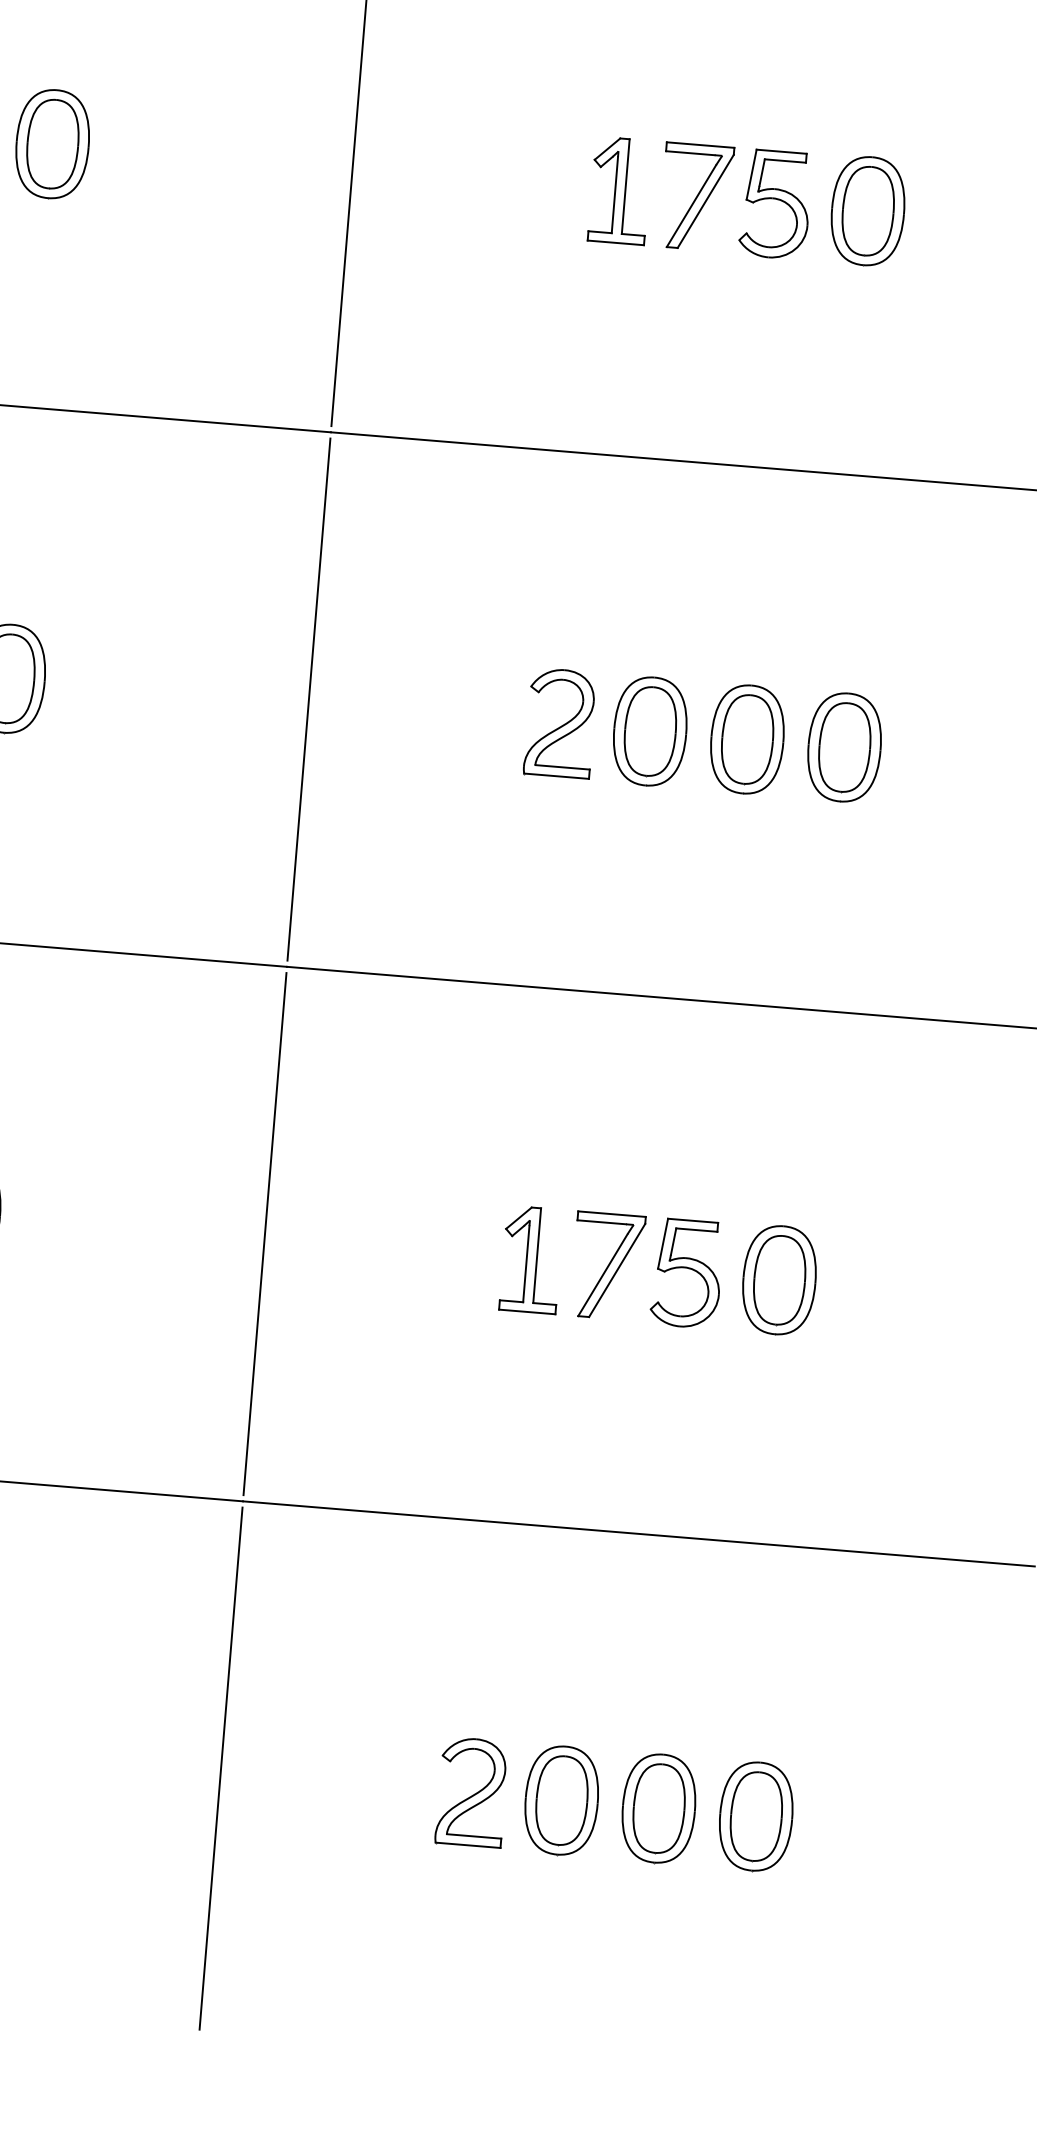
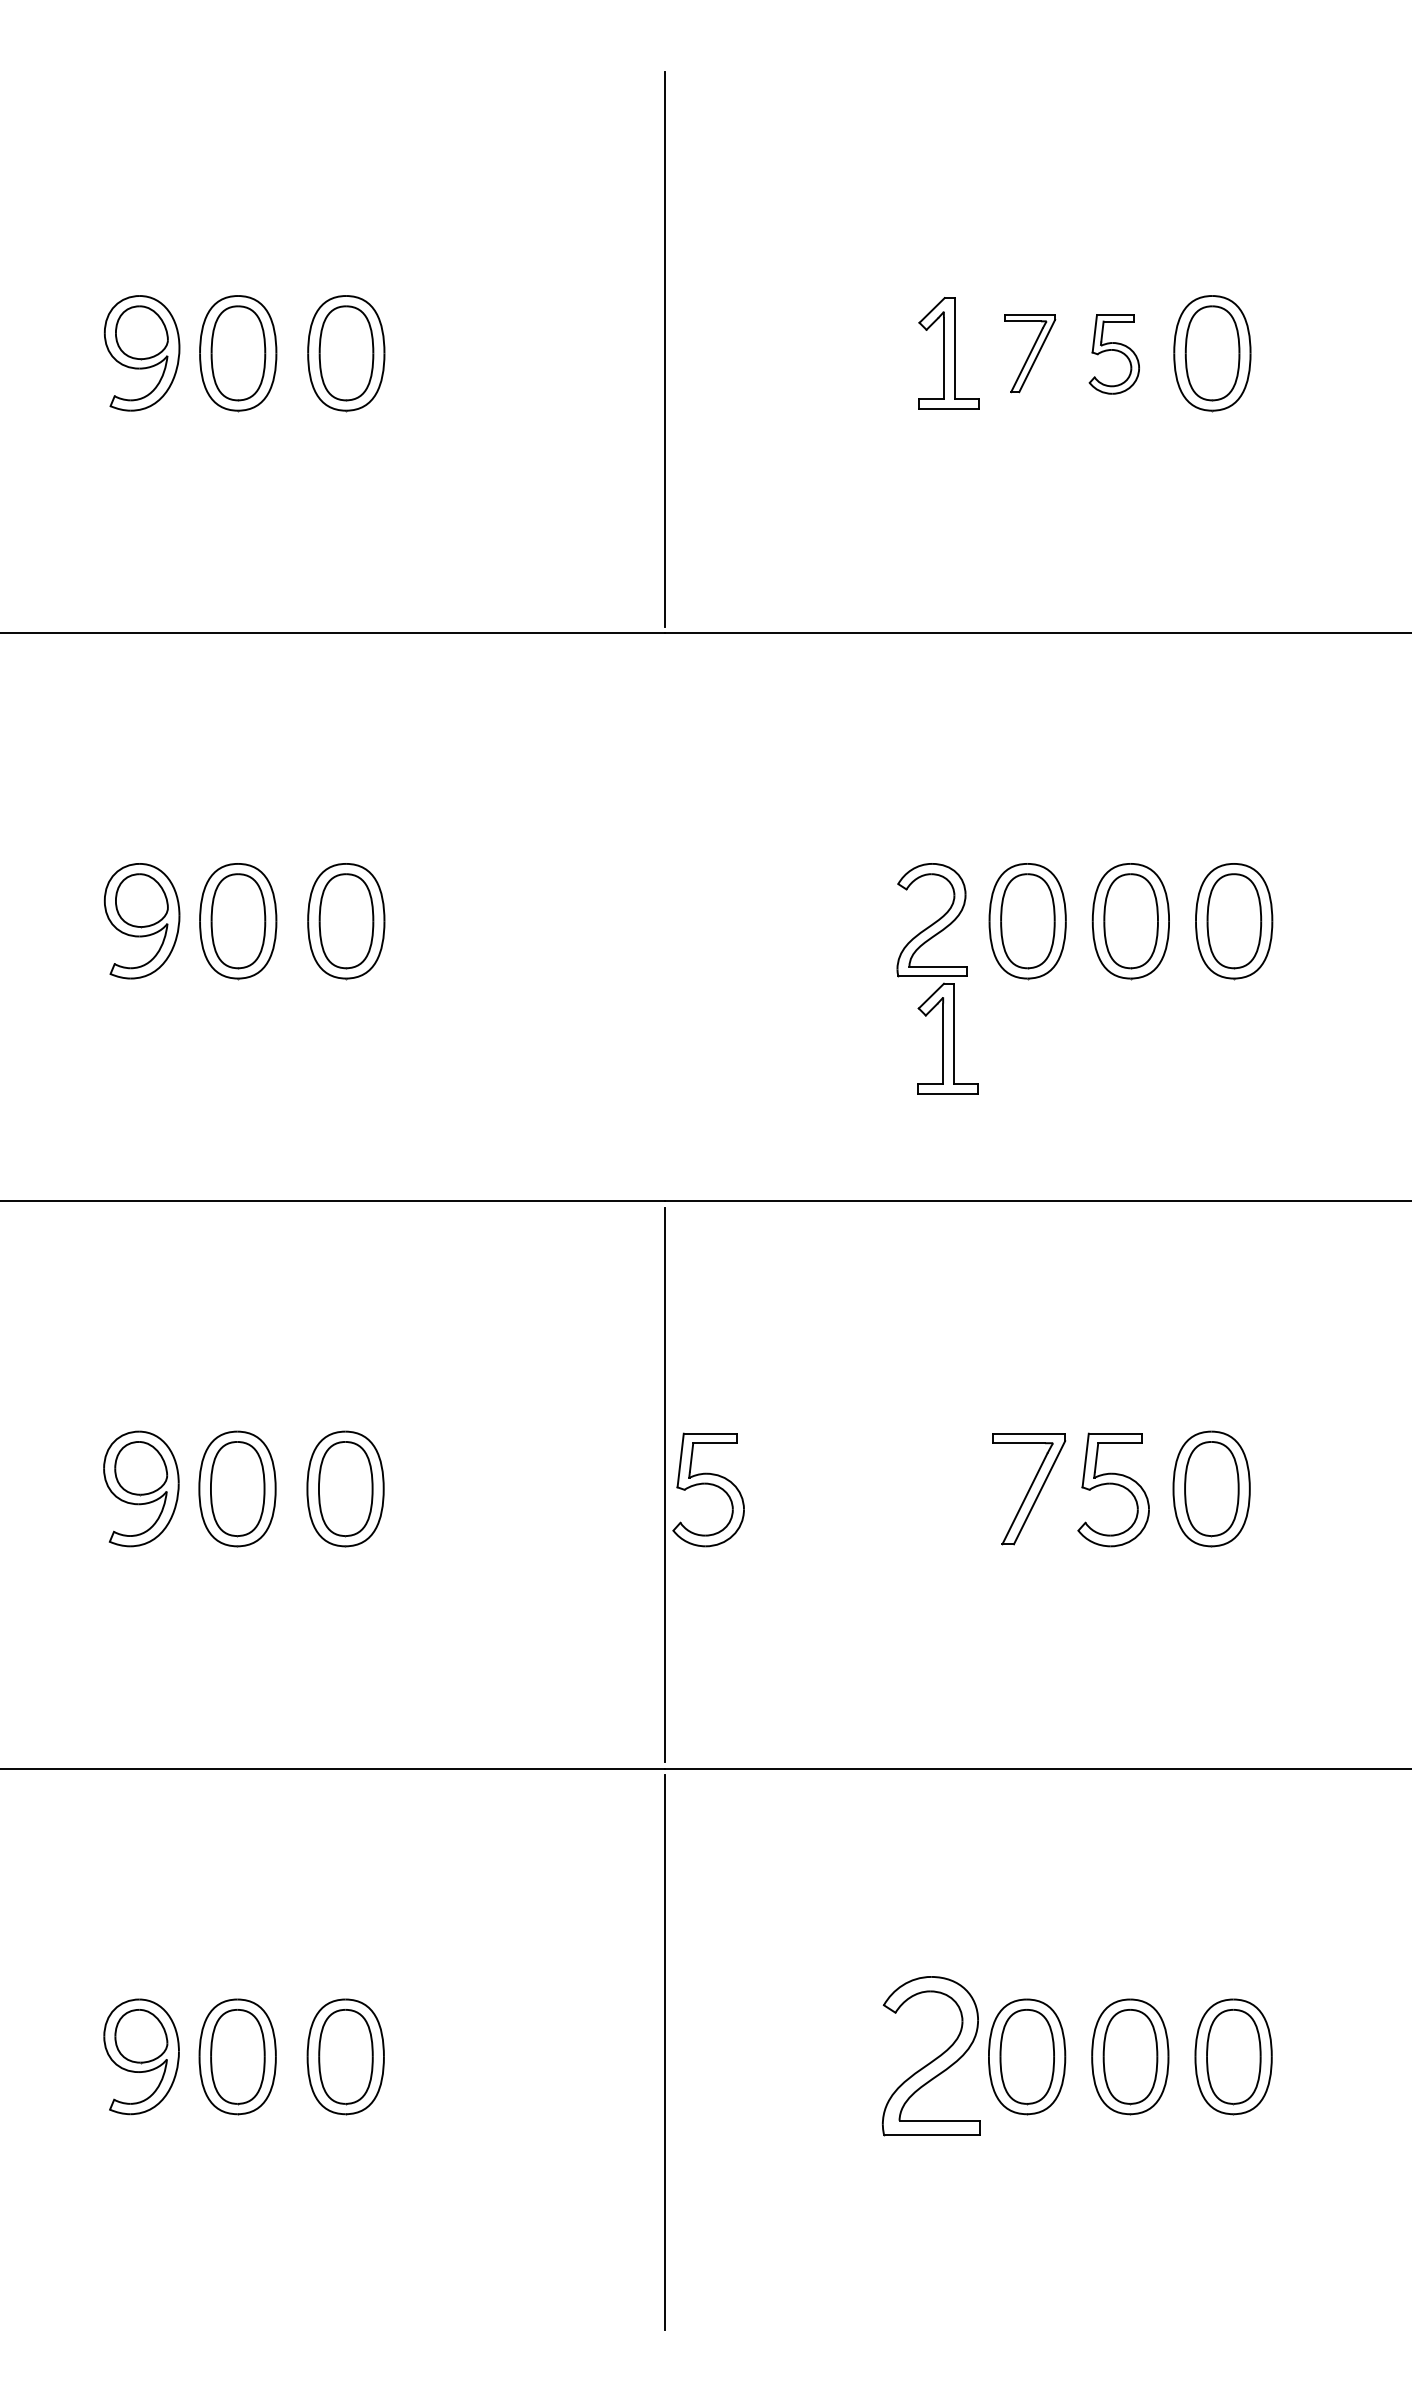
part: (695, 197) -> (1029, 353), size x0.7
part: (775, 204) -> (1114, 354), size x0.7
line: (308, 698) -> (664, 916), removed
part: (305, 1241) -> (708, 1489), added
part: (530, 1259) -> (947, 1038), moved
part: (471, 1791) -> (931, 2055), size x1.4

